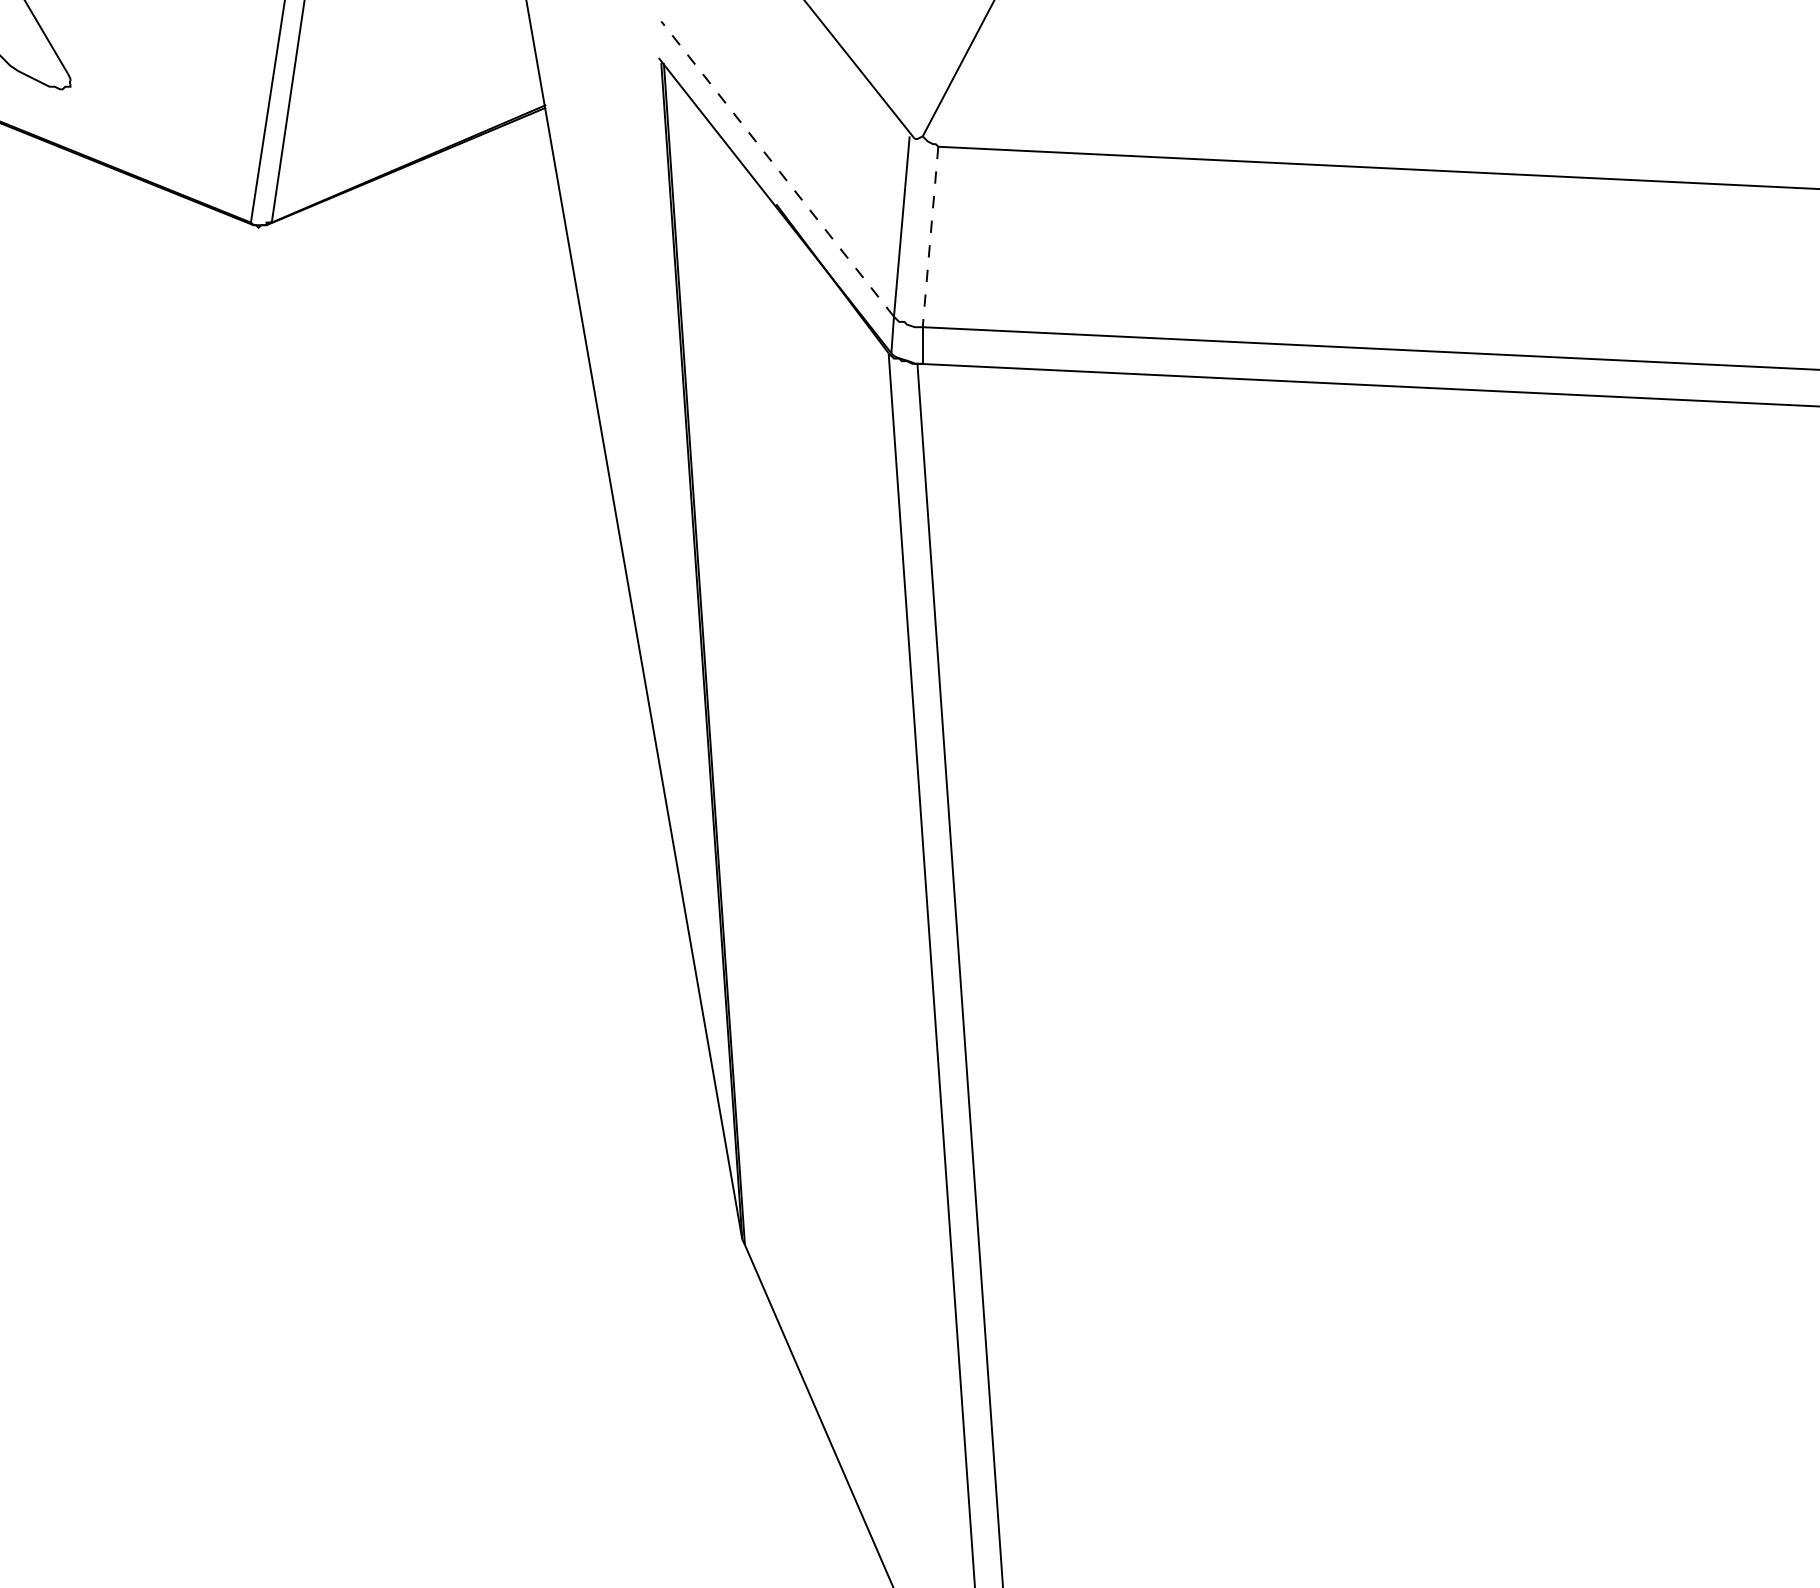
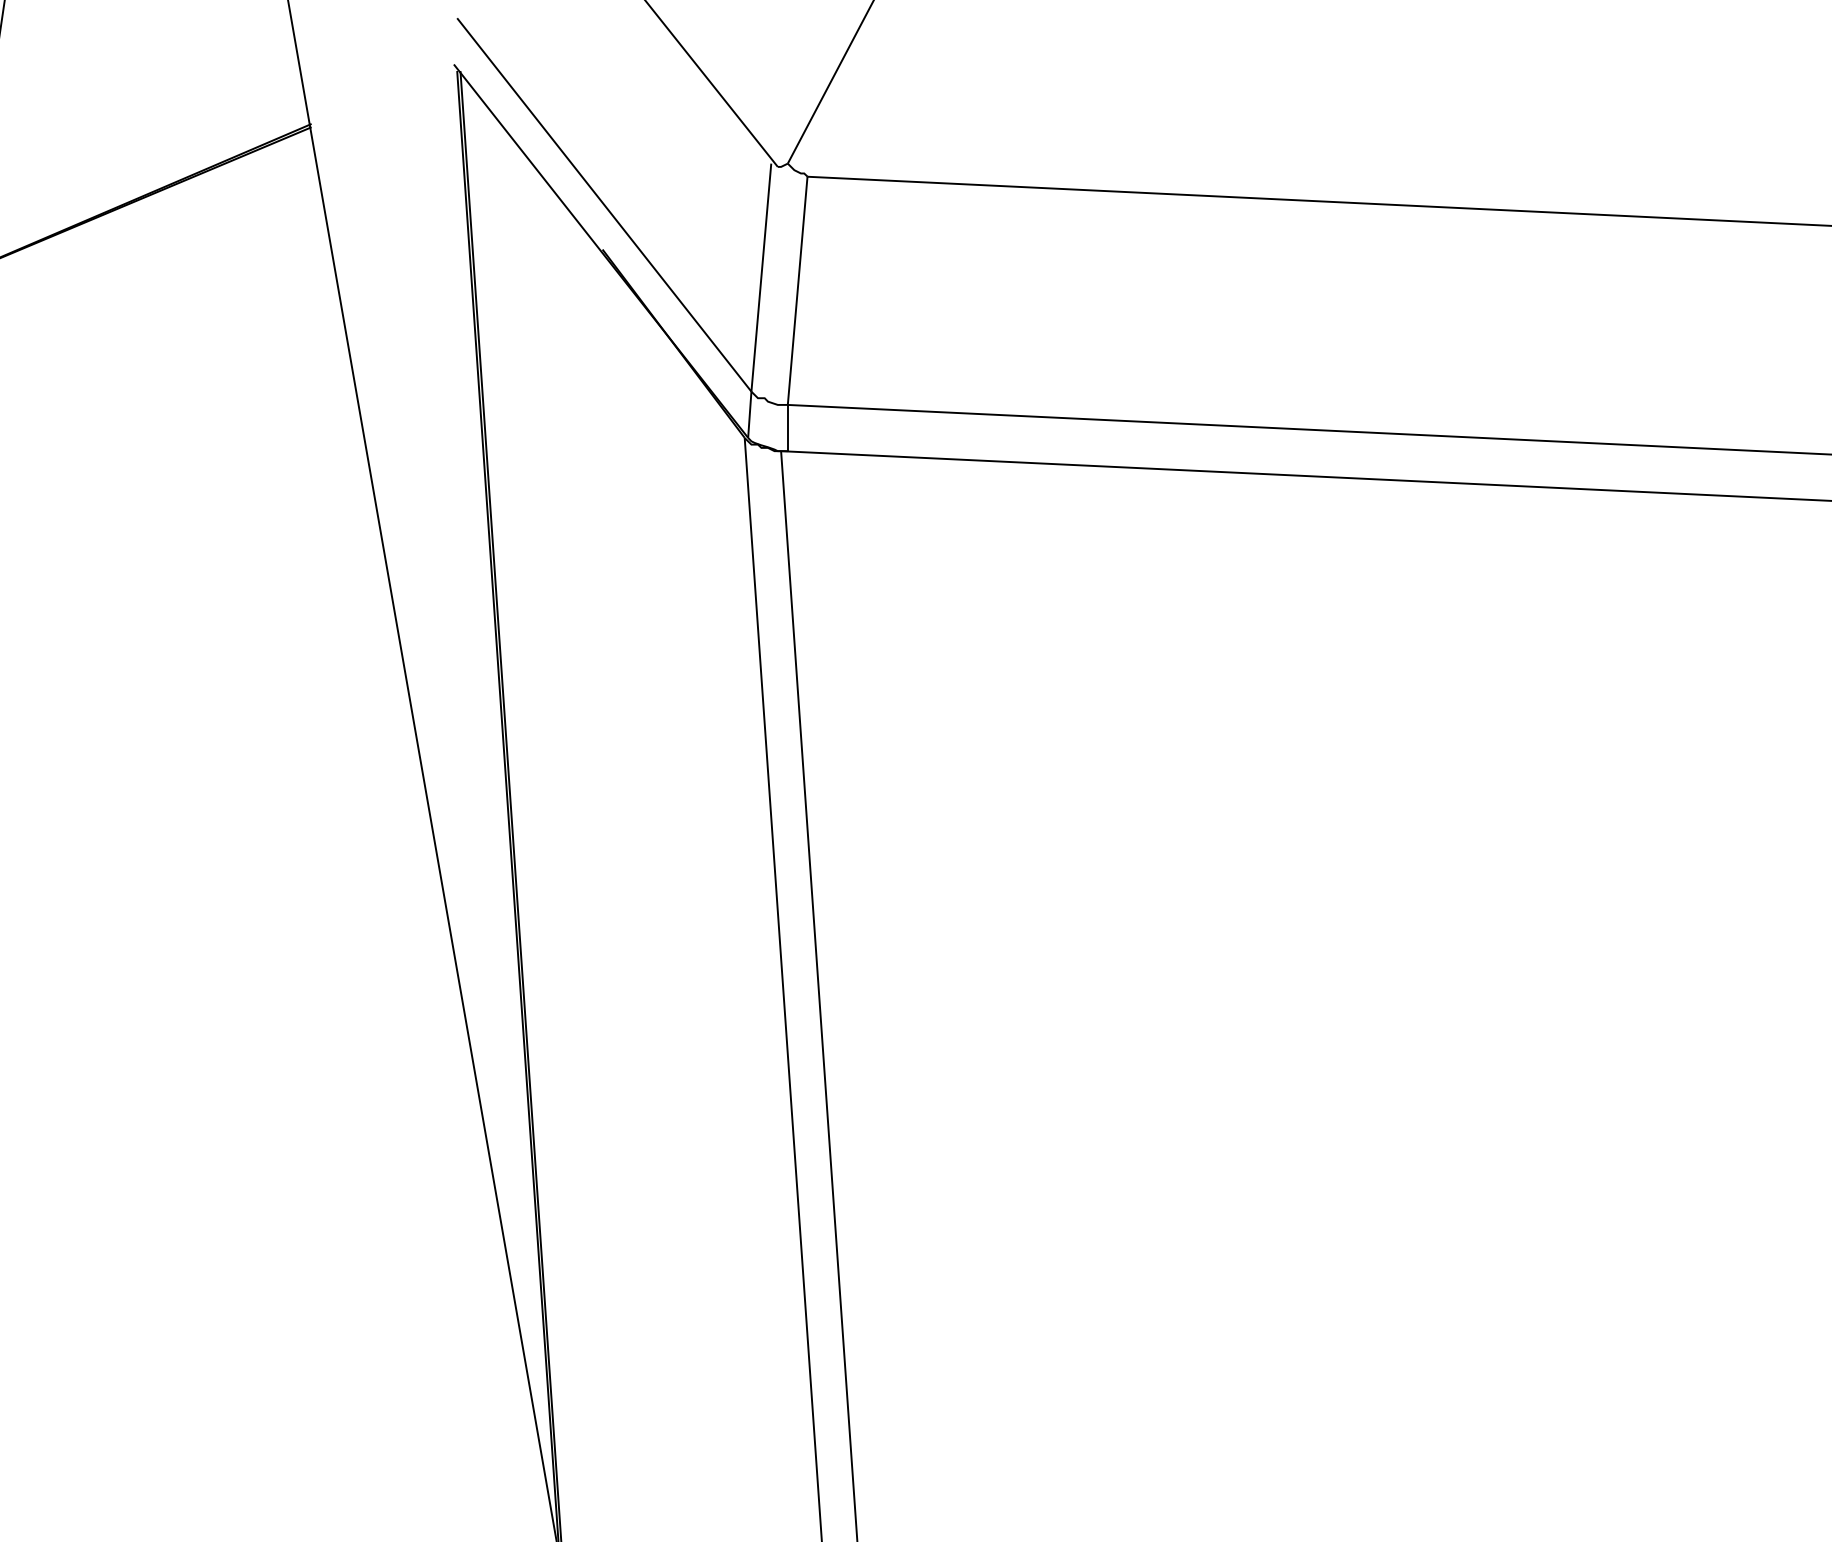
line: (777, 169) -> (604, 205), dashed -> solid
line: (930, 236) -> (797, 290), dashed -> solid

